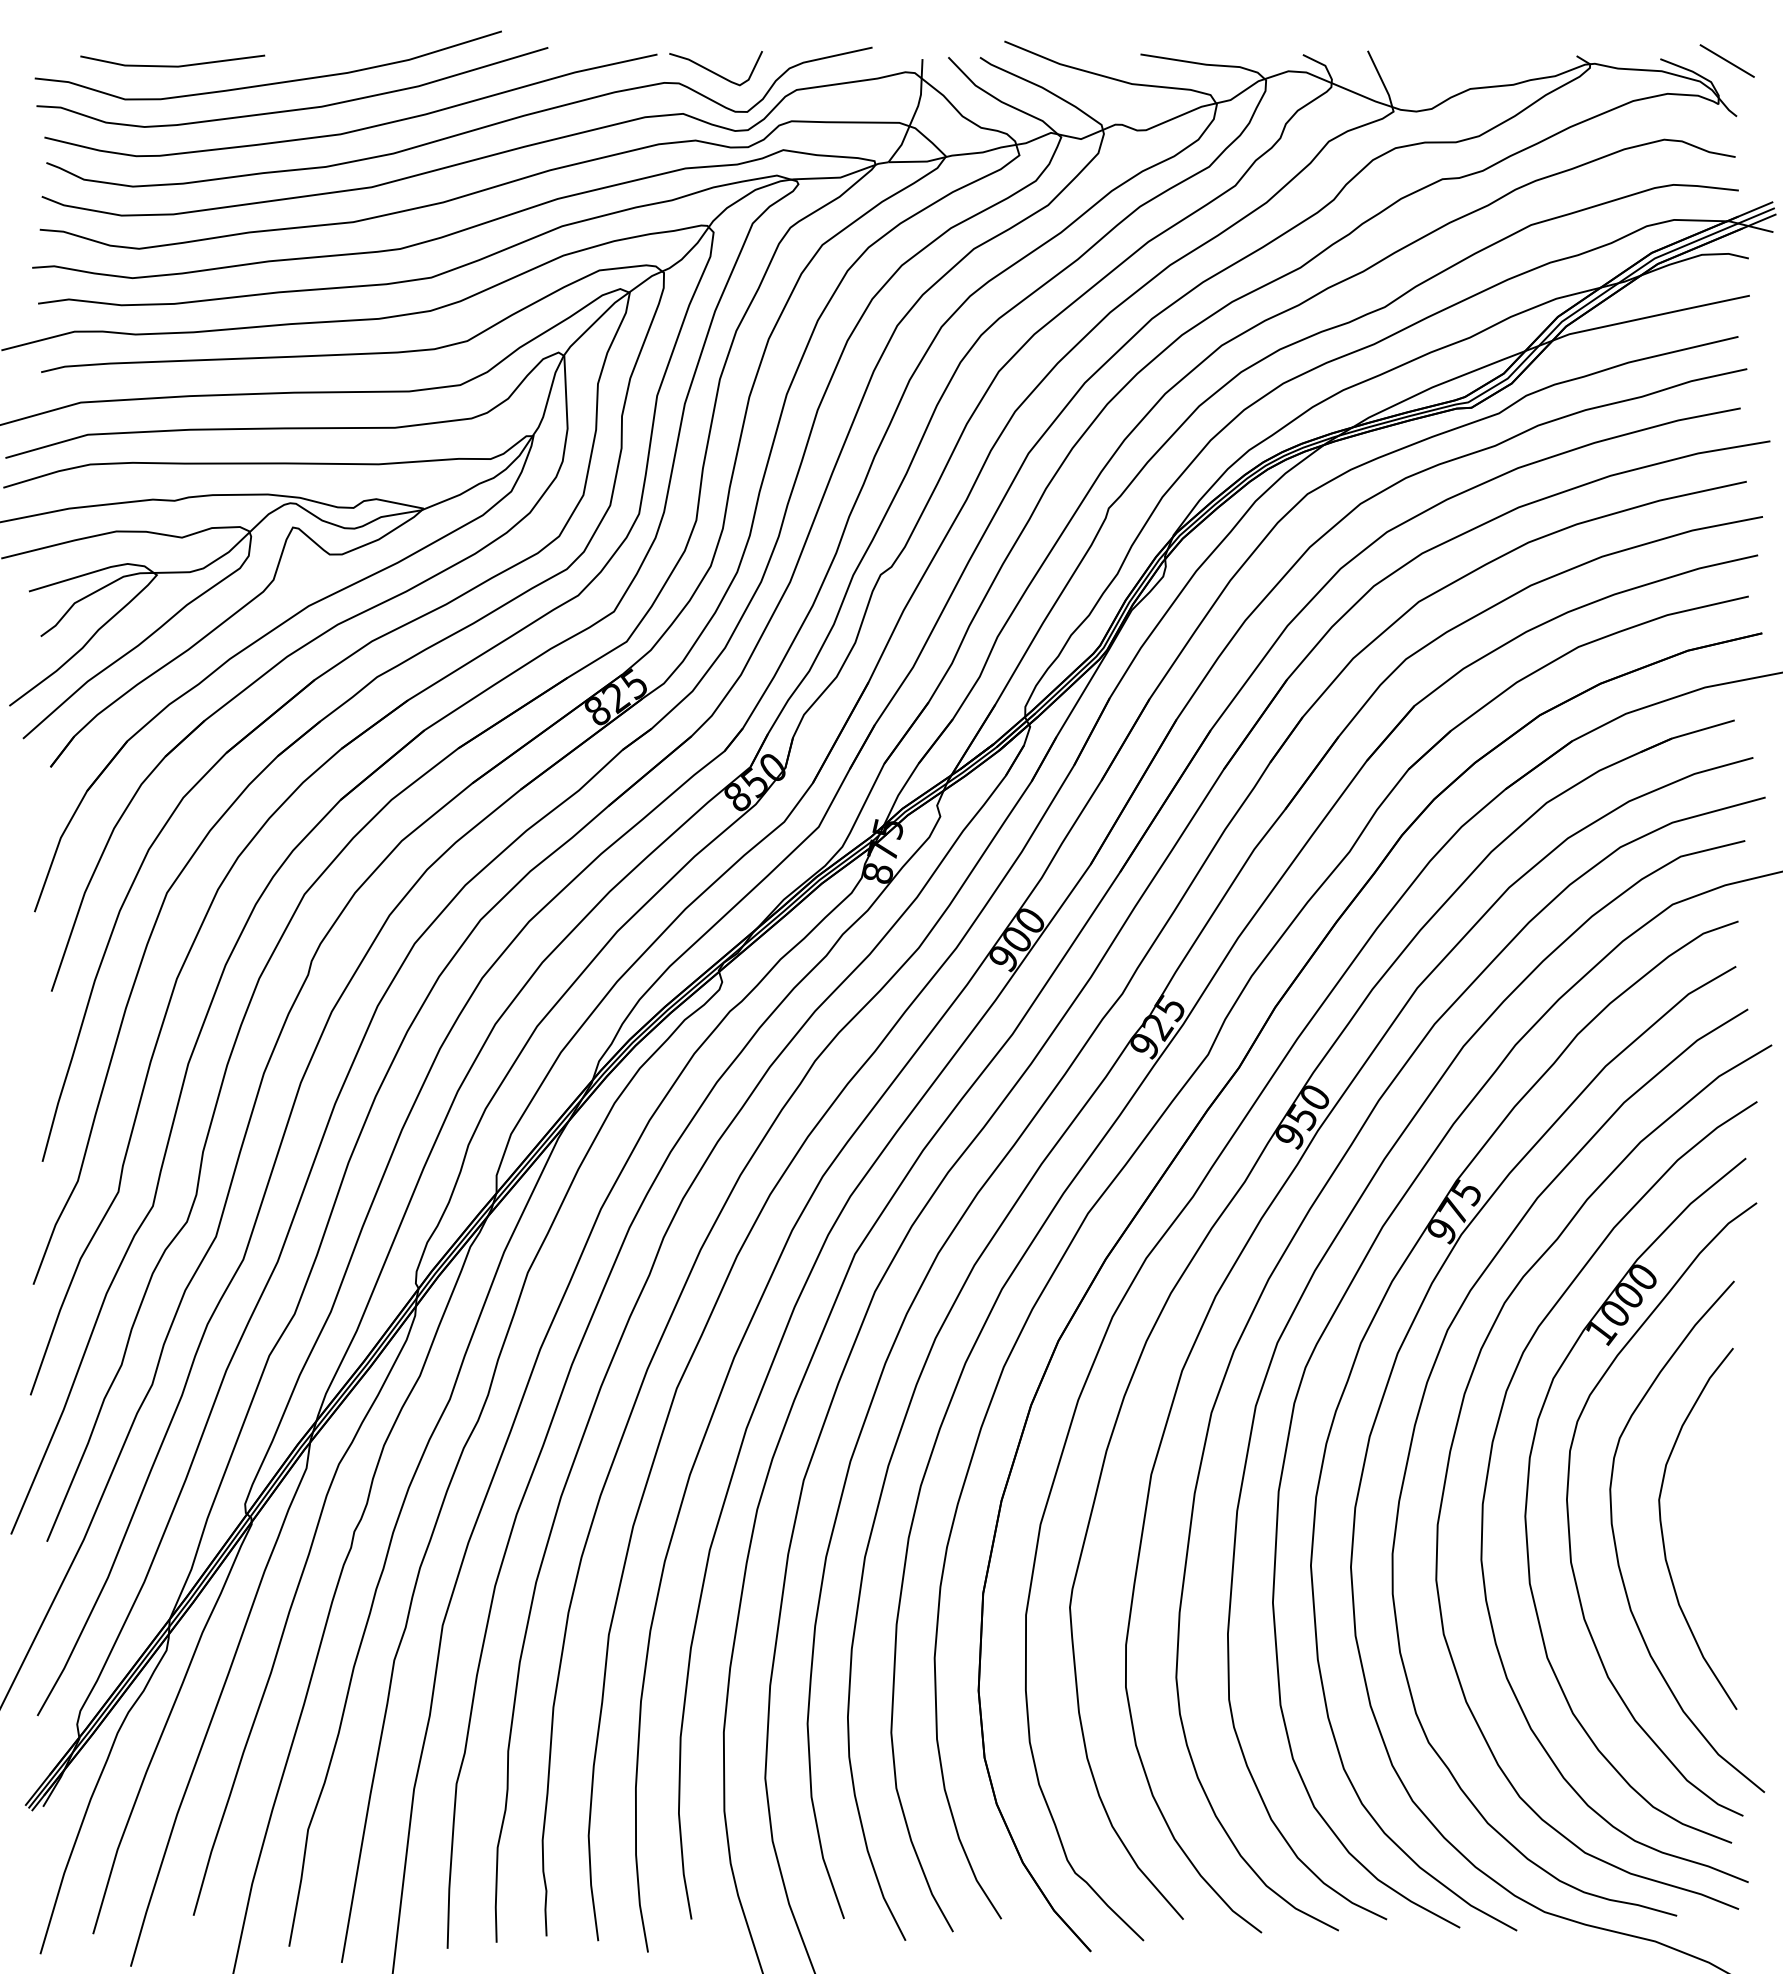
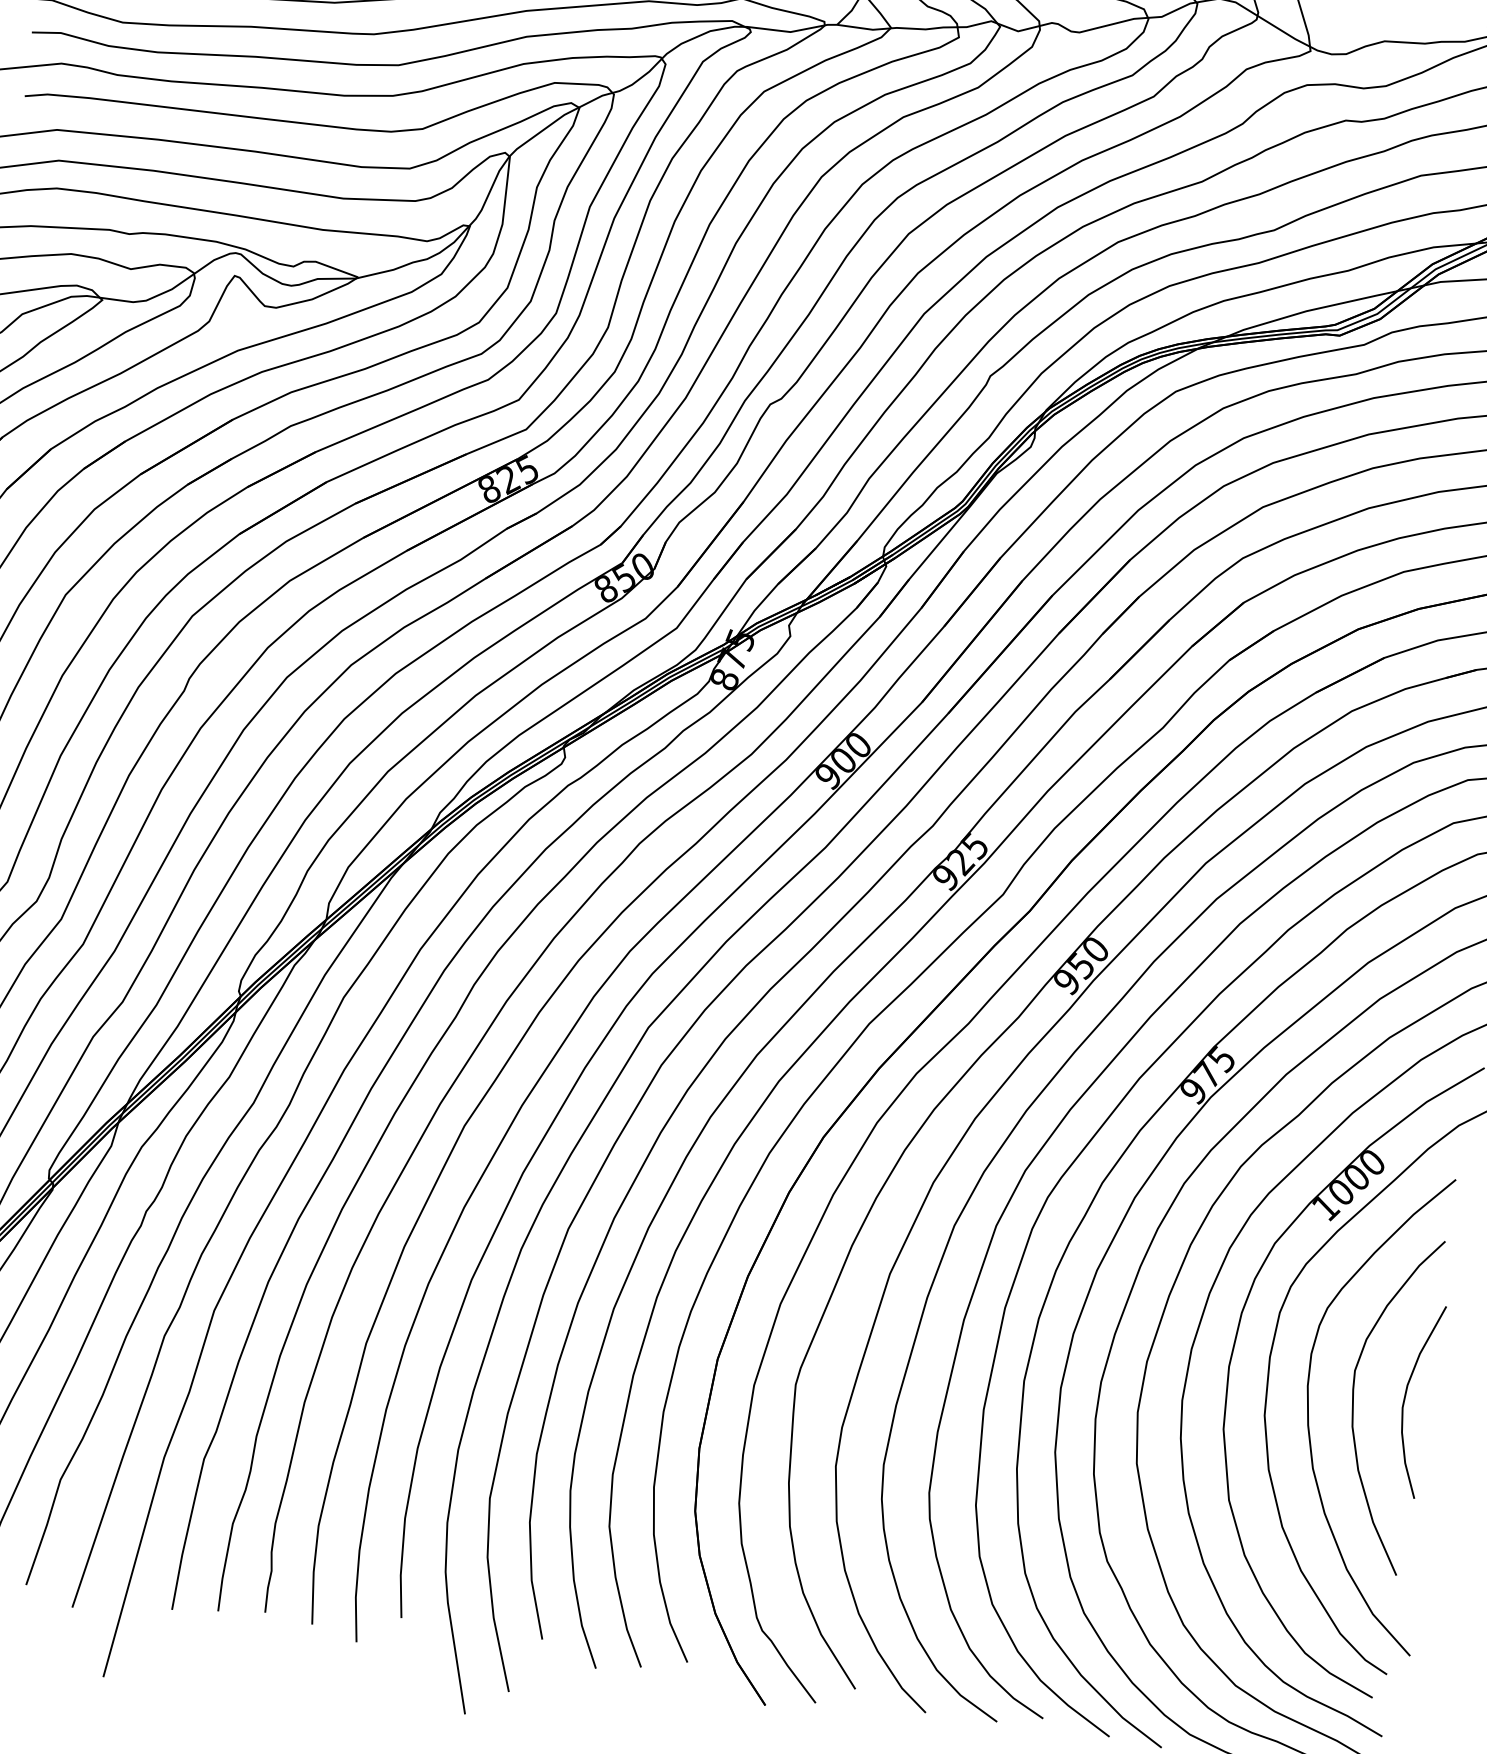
curve: (1717, 1520) -> (1405, 1398), added

